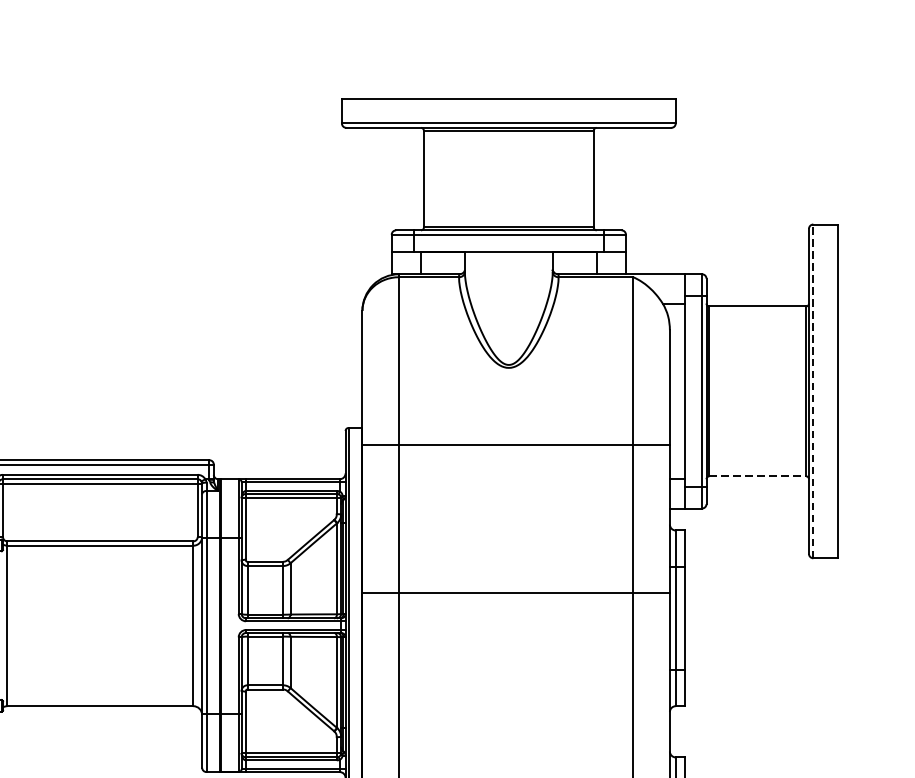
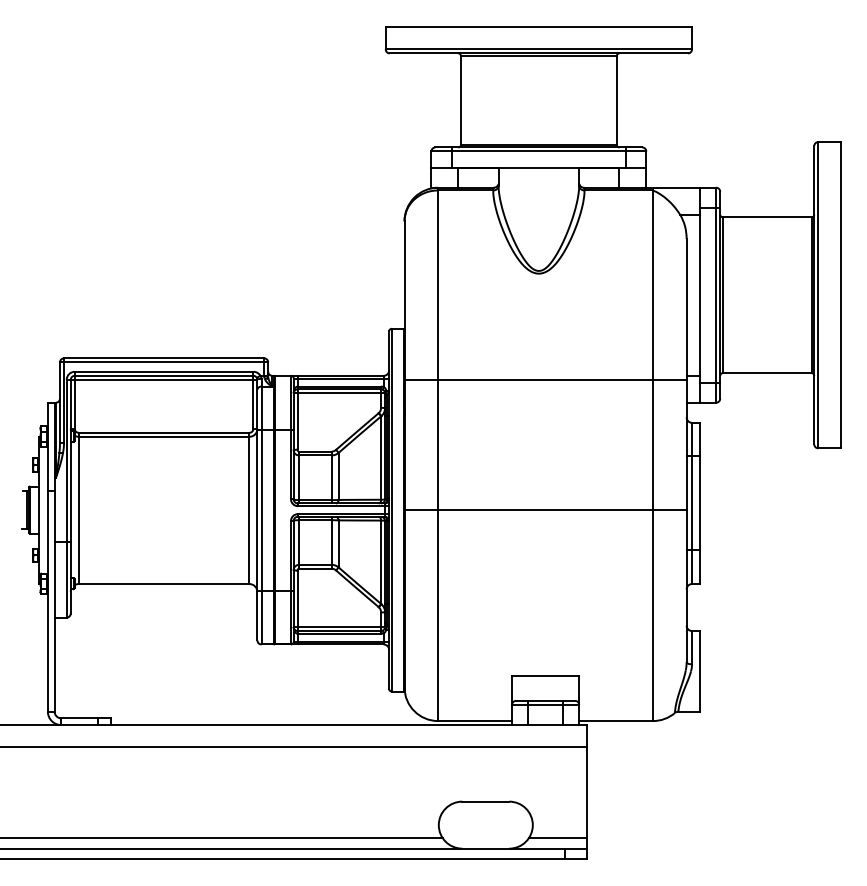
line: (813, 390) -> (818, 294), dashed -> solid
line: (516, 445) -> (545, 380), moved
line: (758, 476) -> (767, 373), dashed -> solid
line: (516, 593) -> (545, 510), moved

